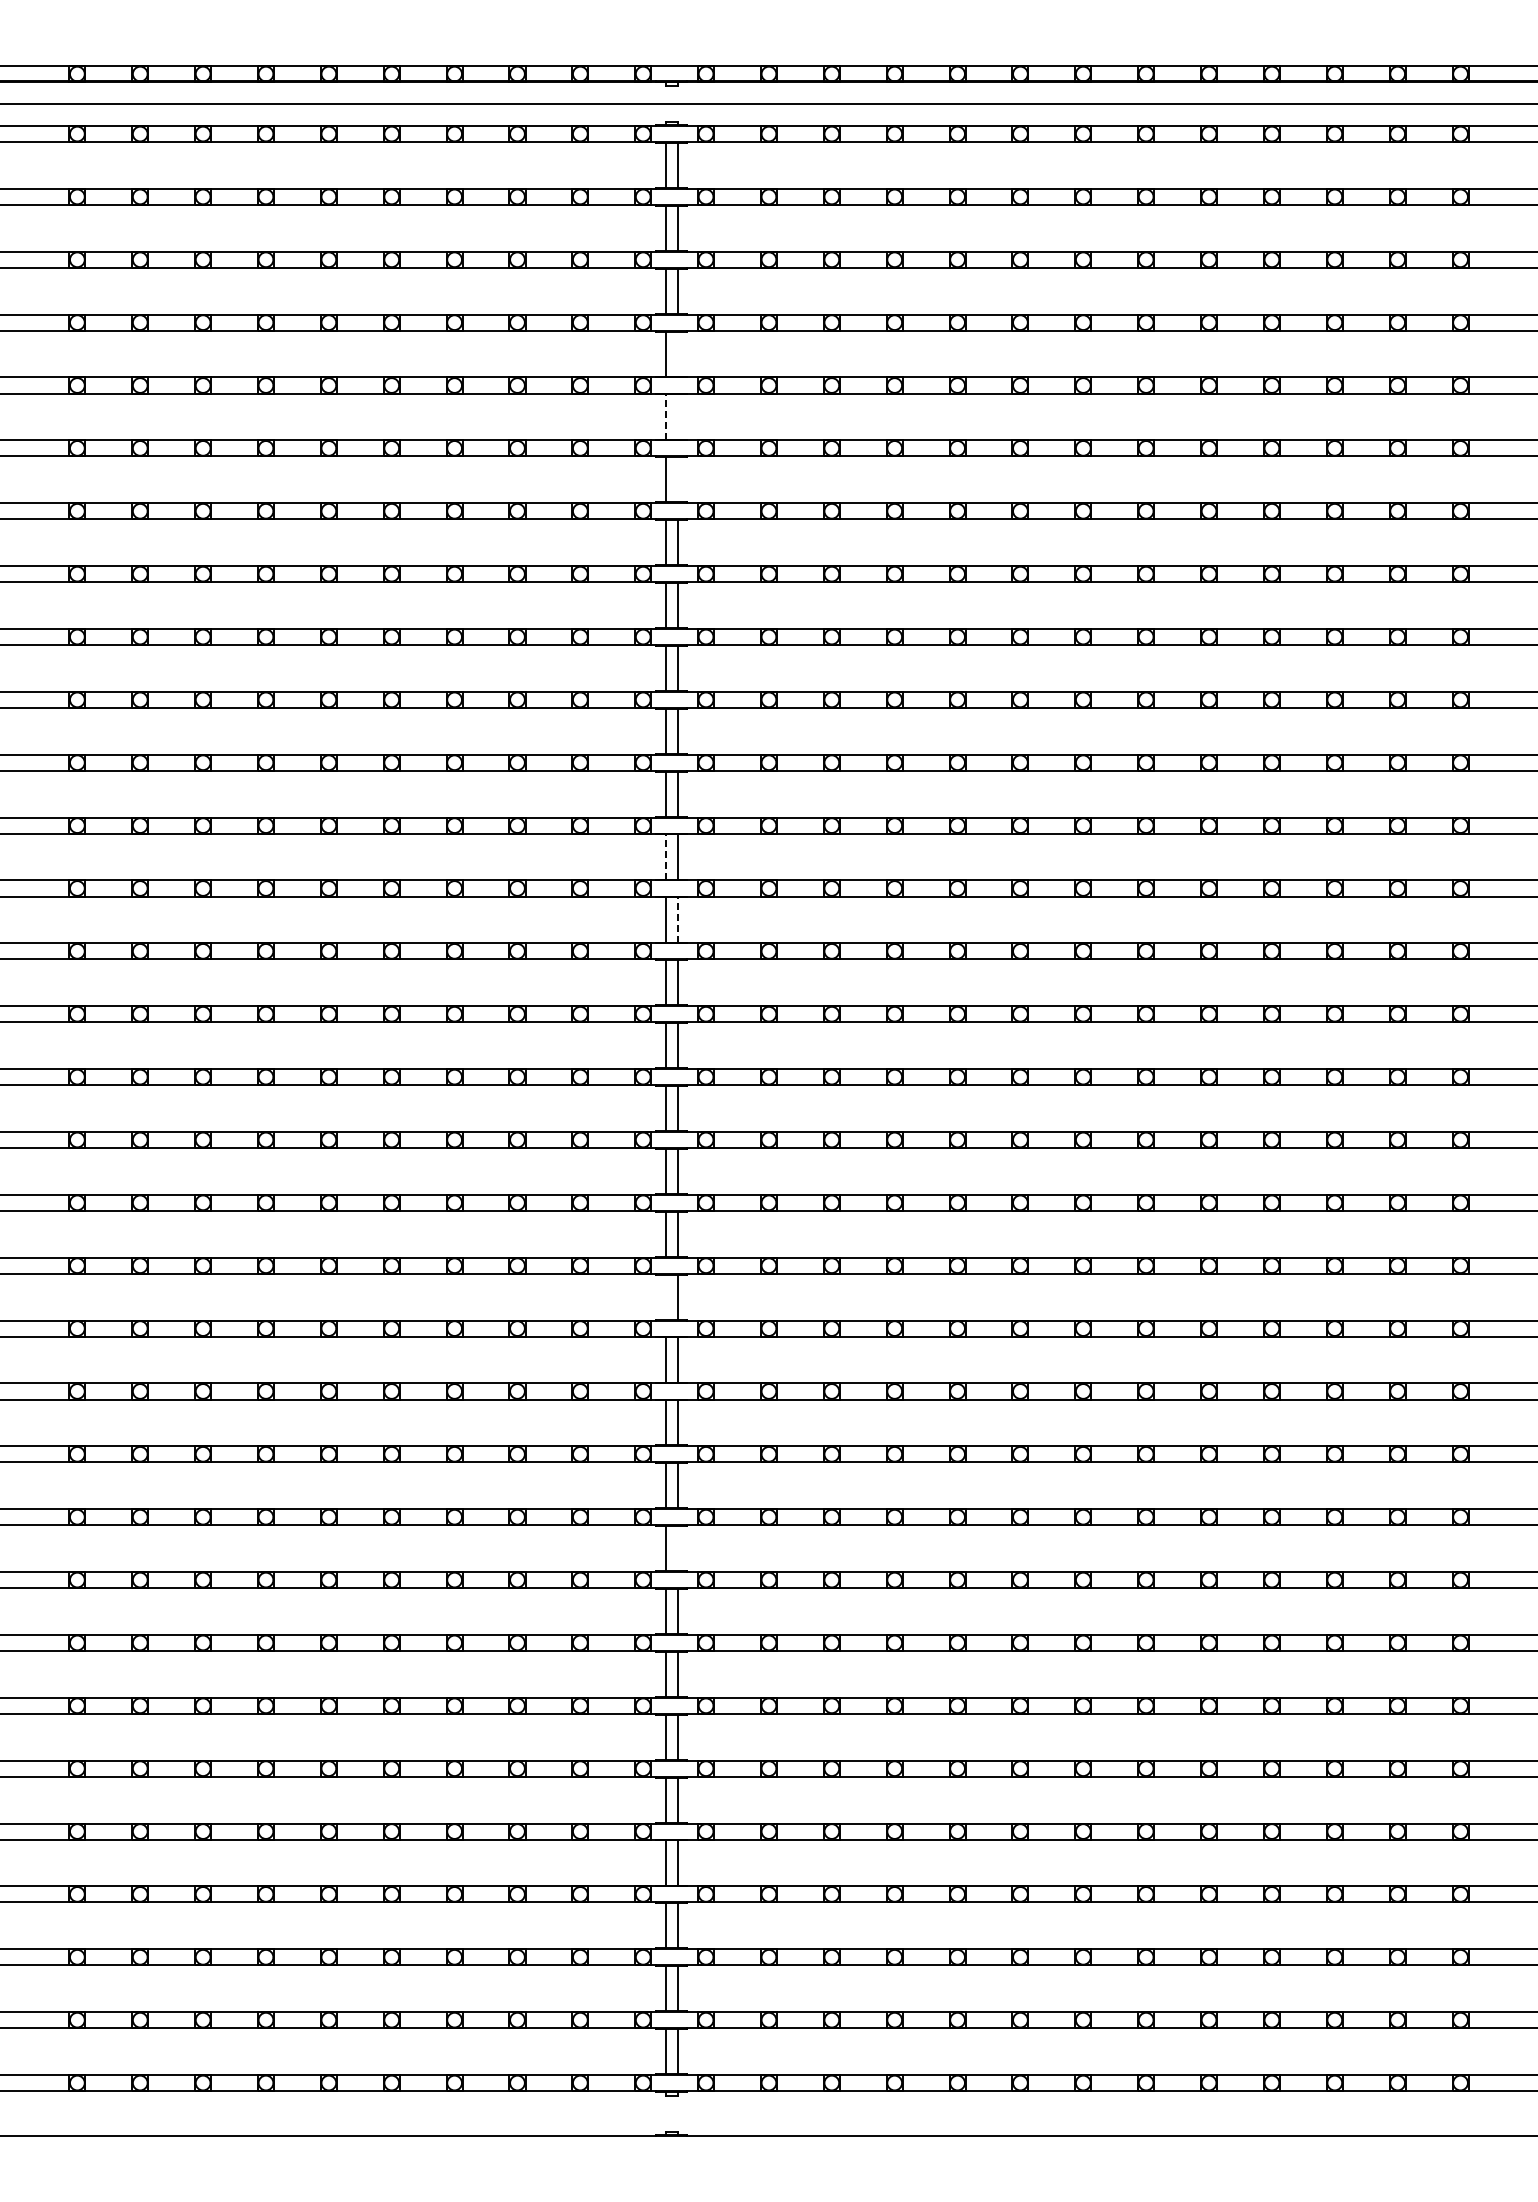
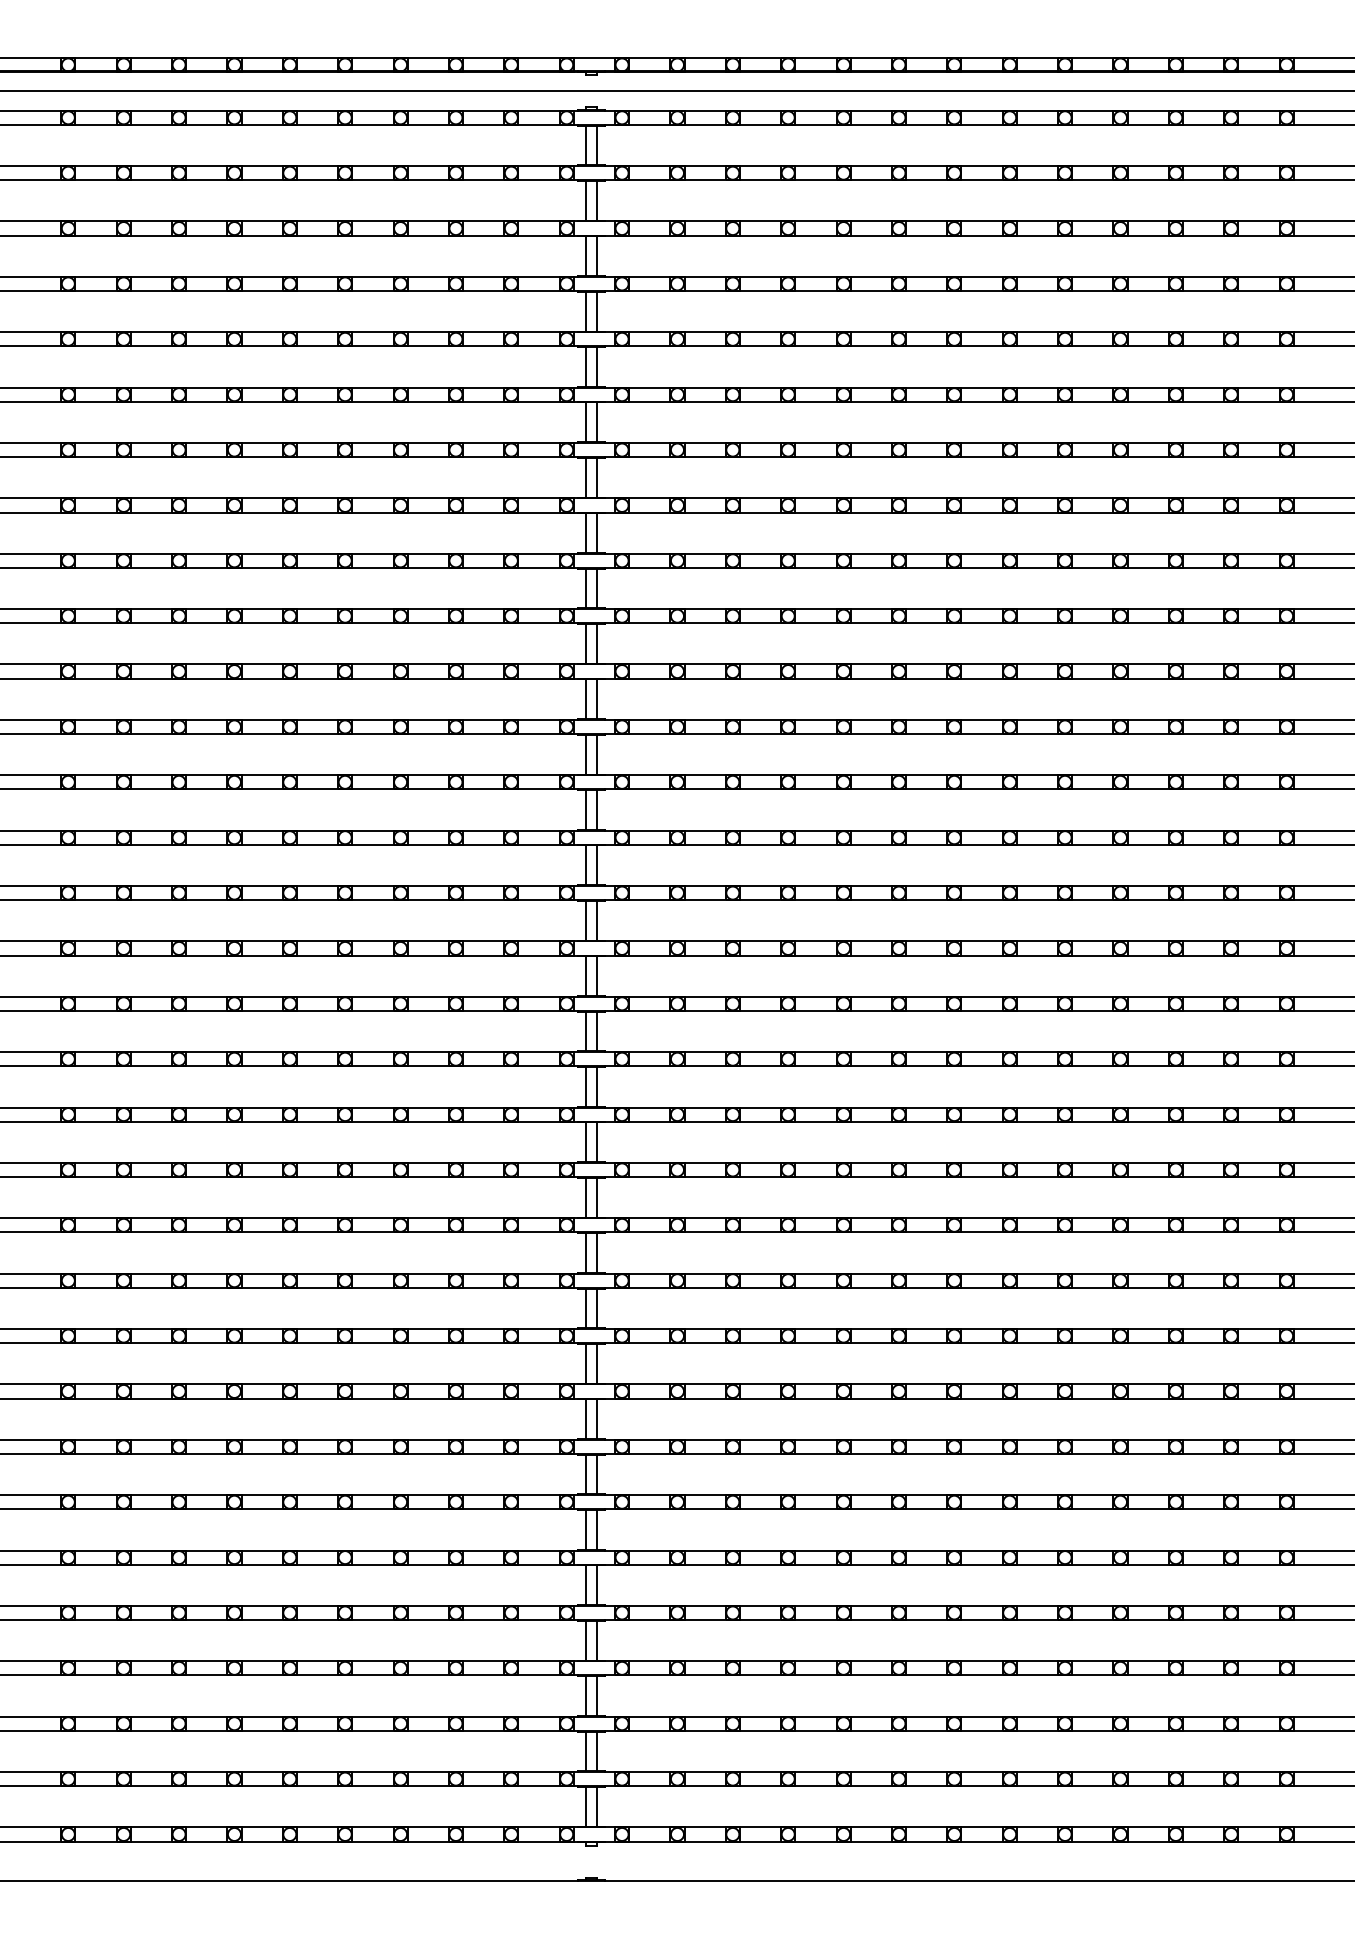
line: (677, 353) -> (596, 311), added
line: (665, 416) -> (586, 366), dashed -> solid
line: (677, 416) -> (596, 366), added
line: (677, 479) -> (596, 422), added
line: (665, 857) -> (586, 755), dashed -> solid
line: (677, 919) -> (596, 809), dashed -> solid
line: (665, 1296) -> (586, 1141), added
line: (677, 1548) -> (596, 1363), added

